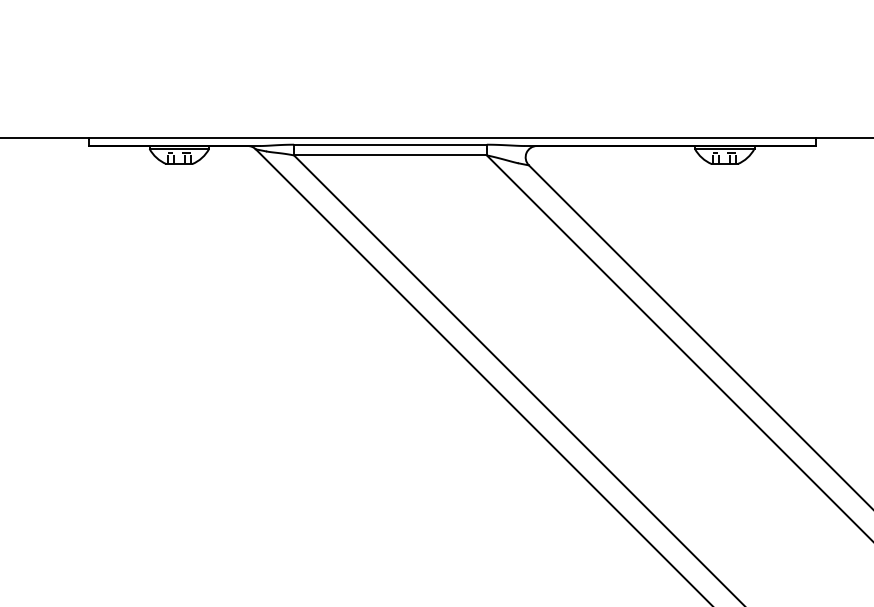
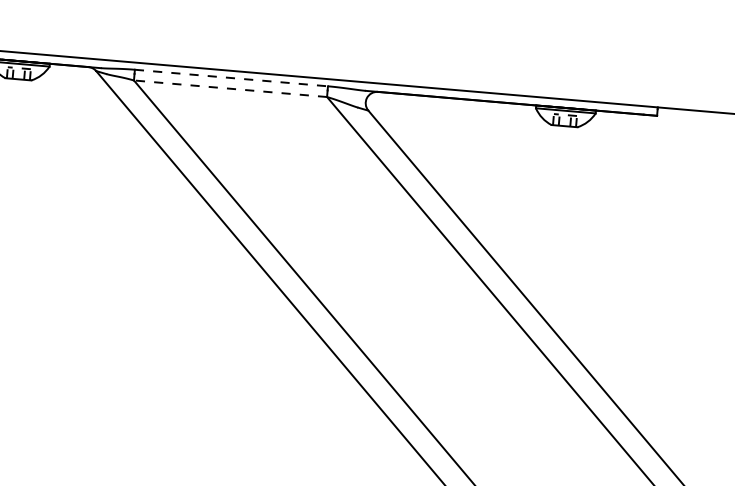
line: (390, 144) -> (231, 77), solid -> dashed
line: (389, 155) -> (229, 88), solid -> dashed

